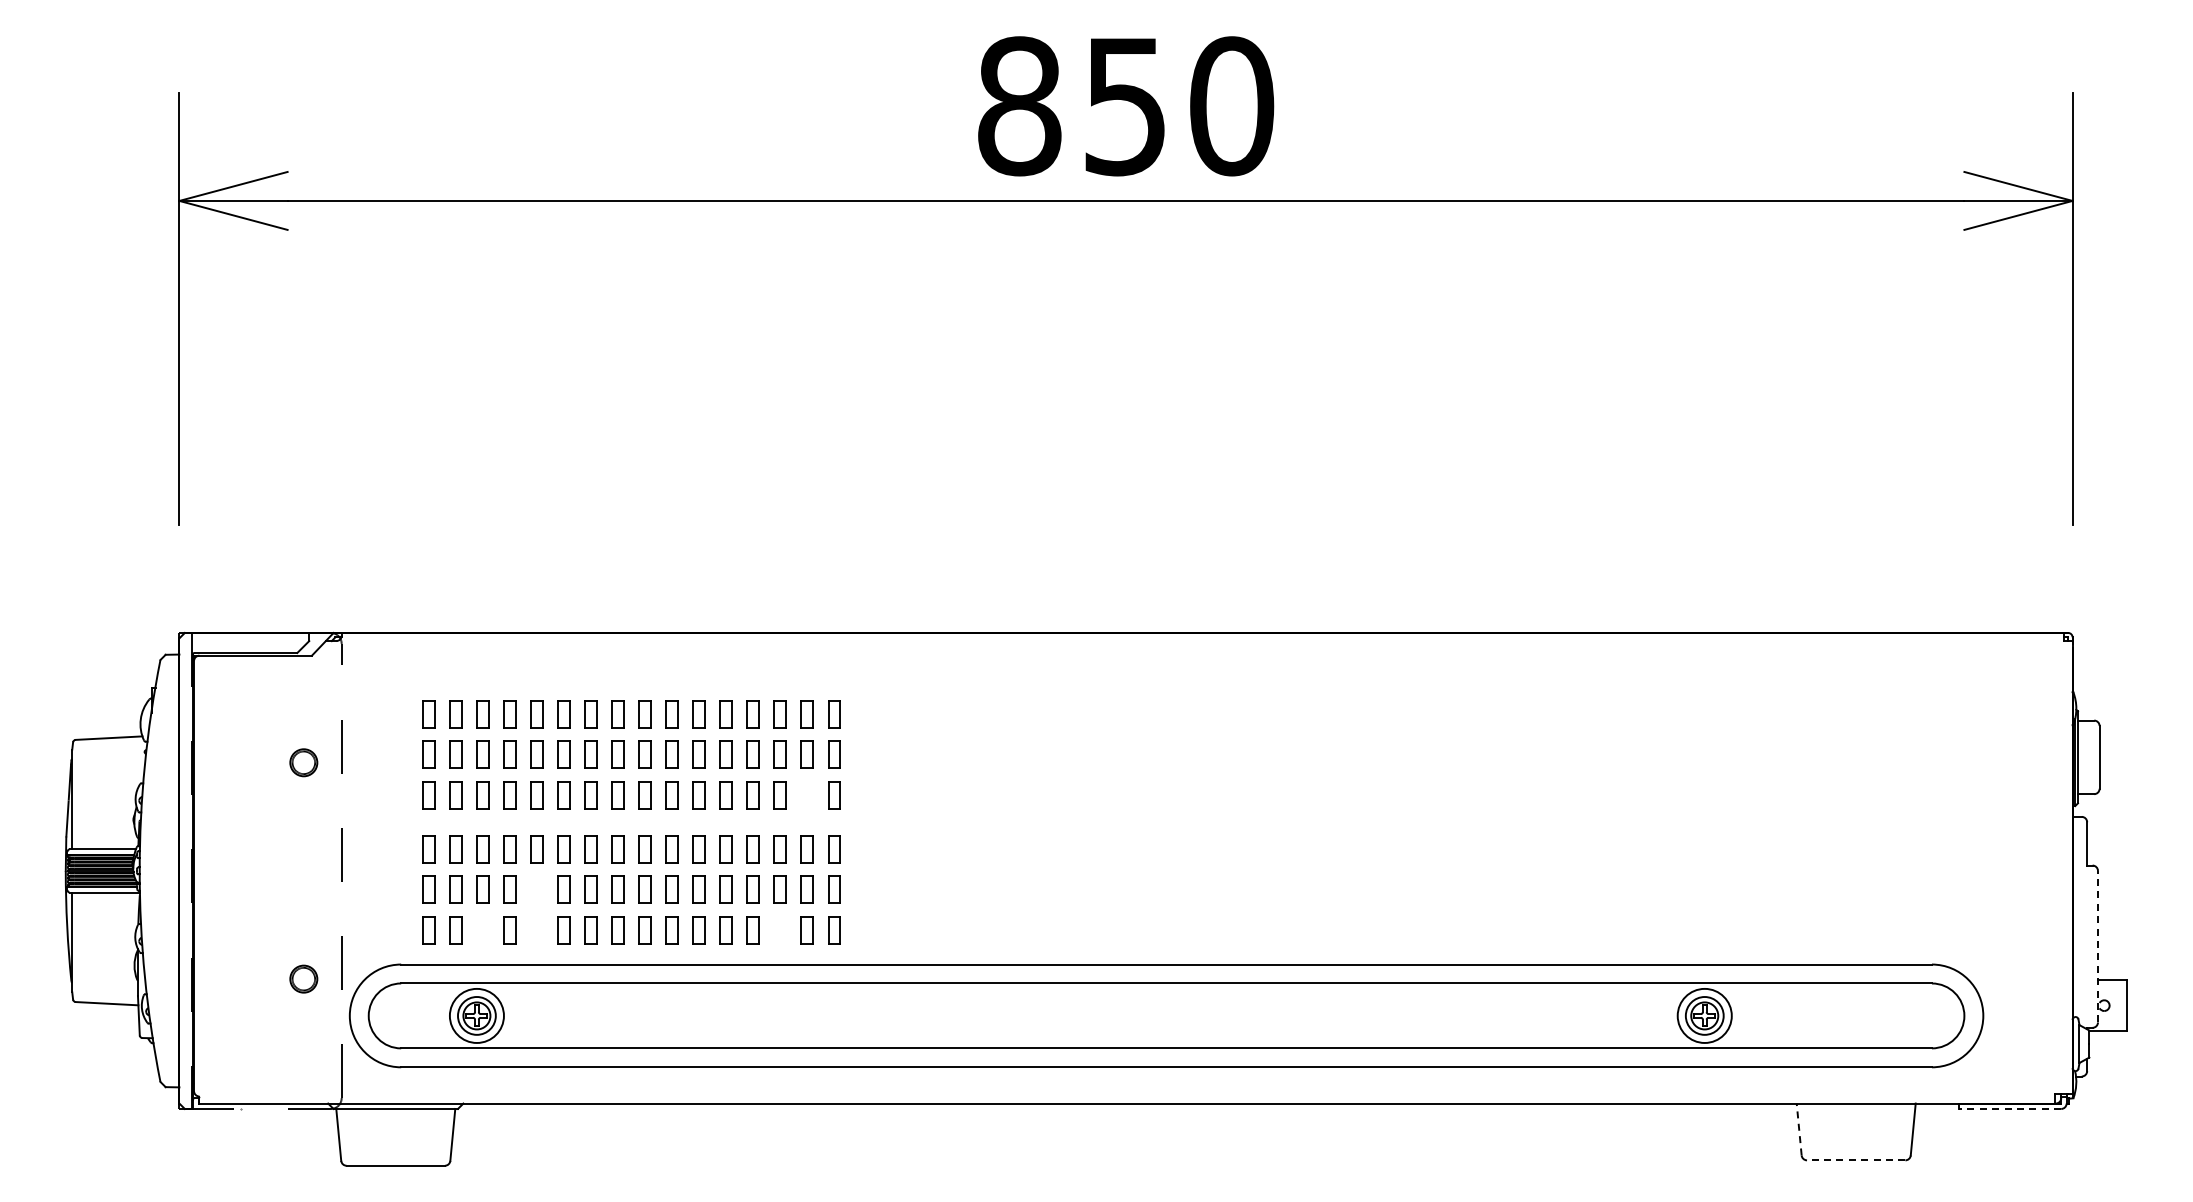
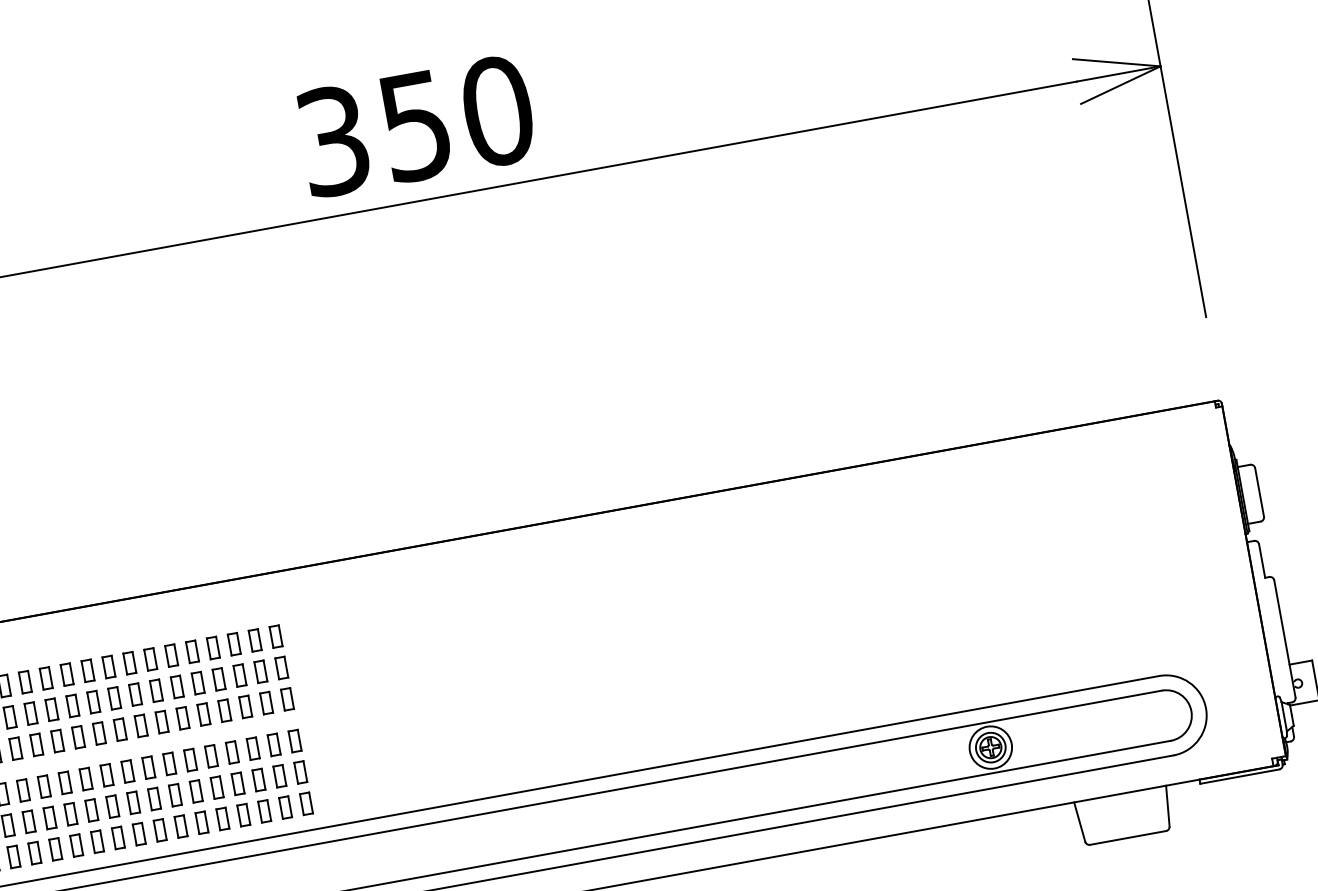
text: (1019, 106) -> (333, 141), 850 -> 350
part: (806, 795) -> (265, 703), added
part: (536, 889) -> (70, 813), added
part: (482, 930) -> (34, 853), added
part: (536, 930) -> (76, 845), added
part: (779, 930) -> (264, 811), added
line: (2098, 946) -> (1285, 638), dashed -> solid
line: (2009, 1108) -> (1239, 776), dashed -> solid
line: (1799, 1129) -> (1079, 822), dashed -> solid
line: (1855, 1160) -> (1127, 838), dashed -> solid

